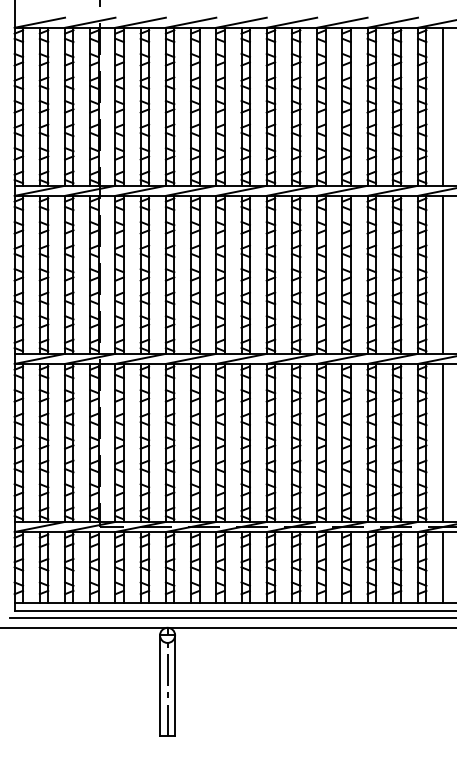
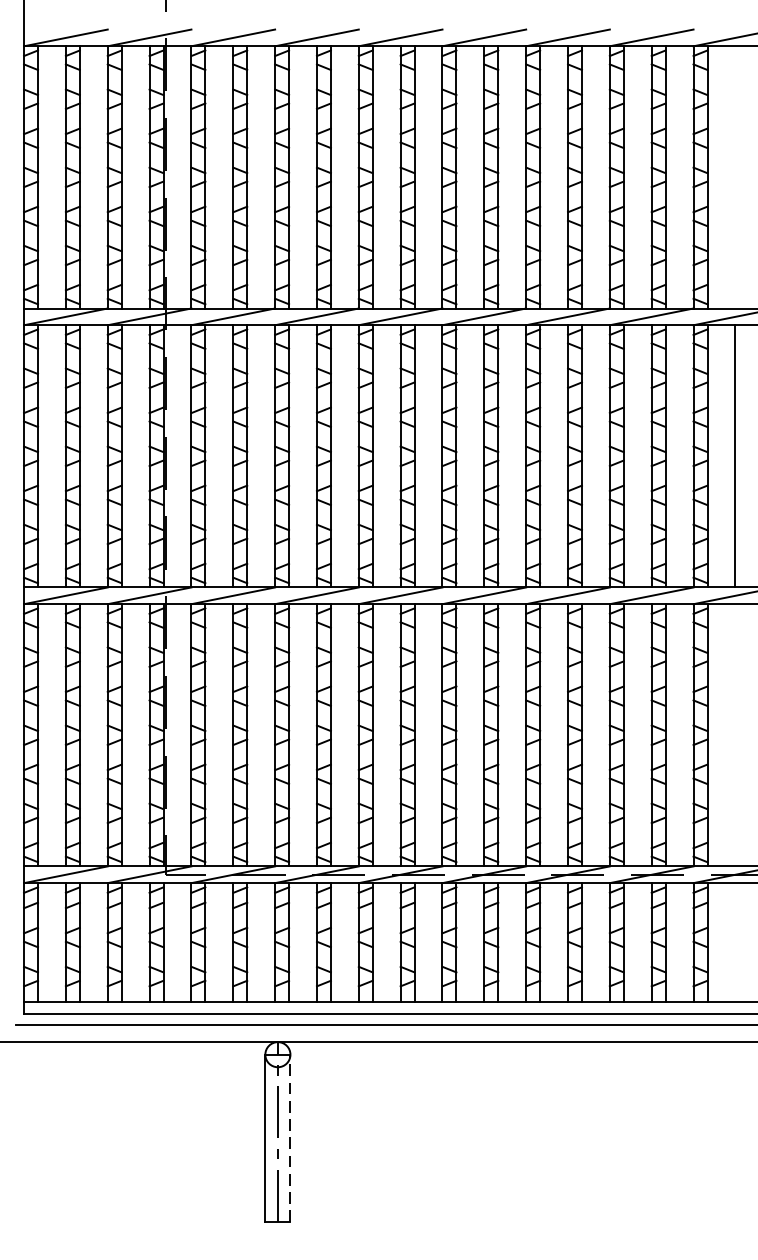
line: (443, 106) -> (735, 176), removed
line: (443, 442) -> (735, 734), removed
line: (443, 567) -> (735, 942), removed
line: (175, 685) -> (291, 1137), solid -> dashed

